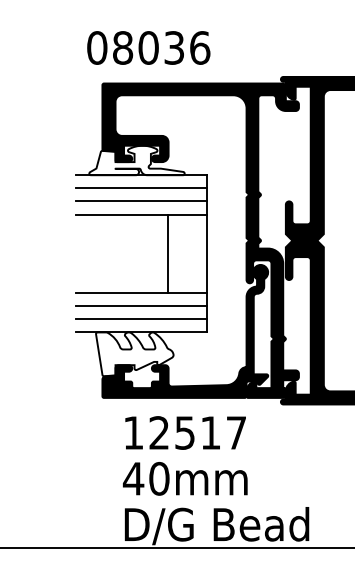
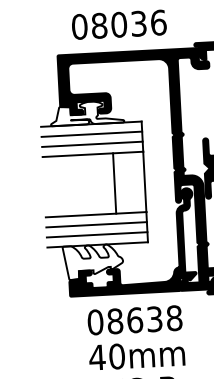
text: (148, 47) -> (119, 24), moved
text: (184, 432) -> (134, 319), 12517 -> 08638

